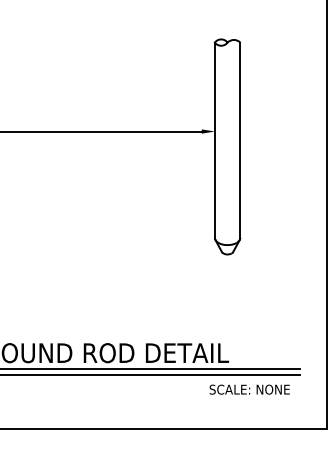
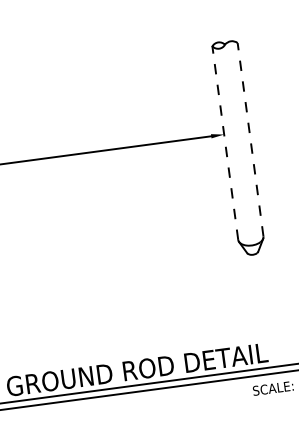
line: (214, 140) -> (225, 143), solid -> dashed
line: (240, 140) -> (250, 140), solid -> dashed

